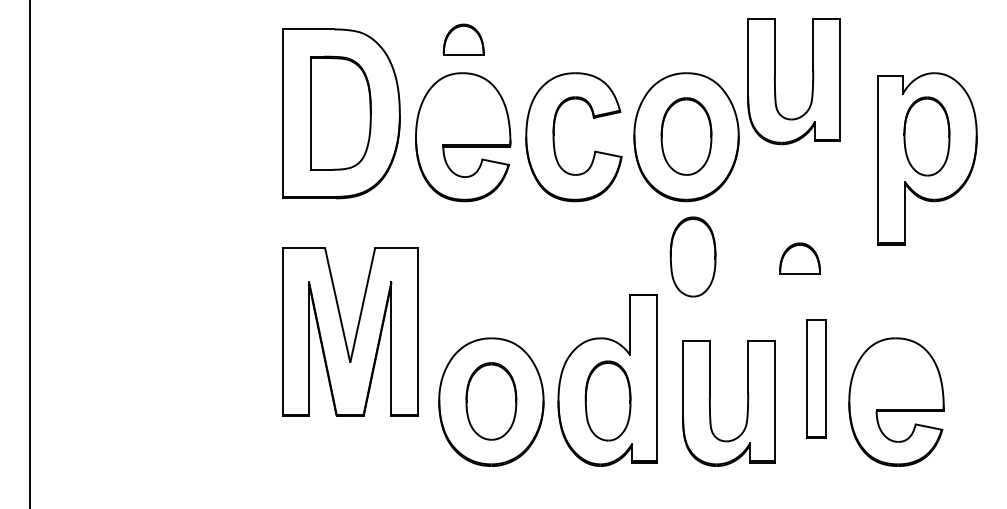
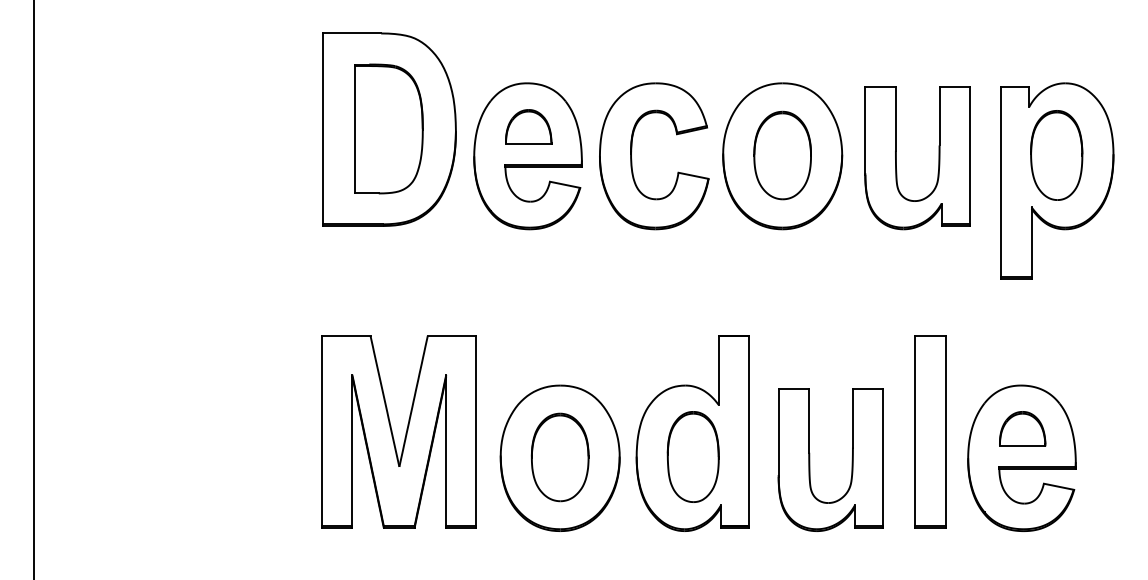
part: (463, 39) -> (528, 126), moved
part: (775, 81) -> (896, 157), moved
part: (692, 256) -> (789, 292), removed
part: (799, 258) -> (1021, 429), moved
part: (350, 331) -> (399, 431), moved
part: (816, 378) -> (930, 431), size x1.43

